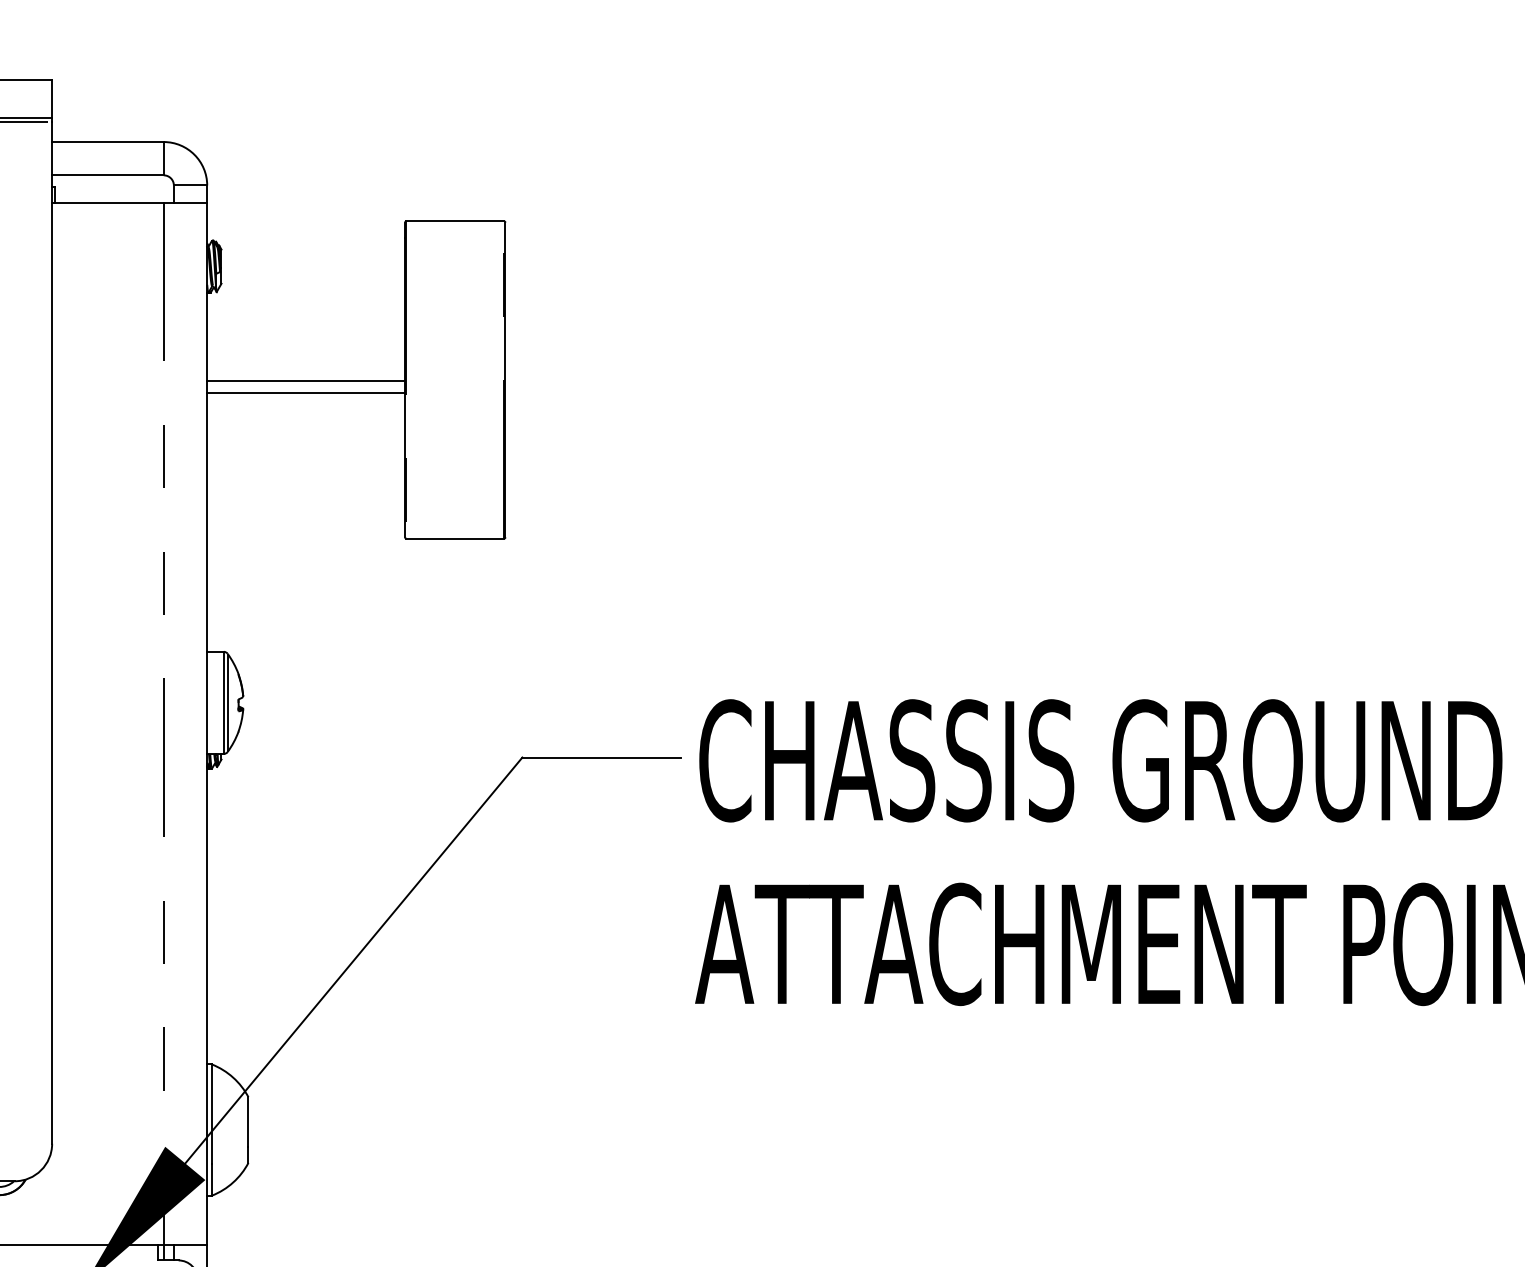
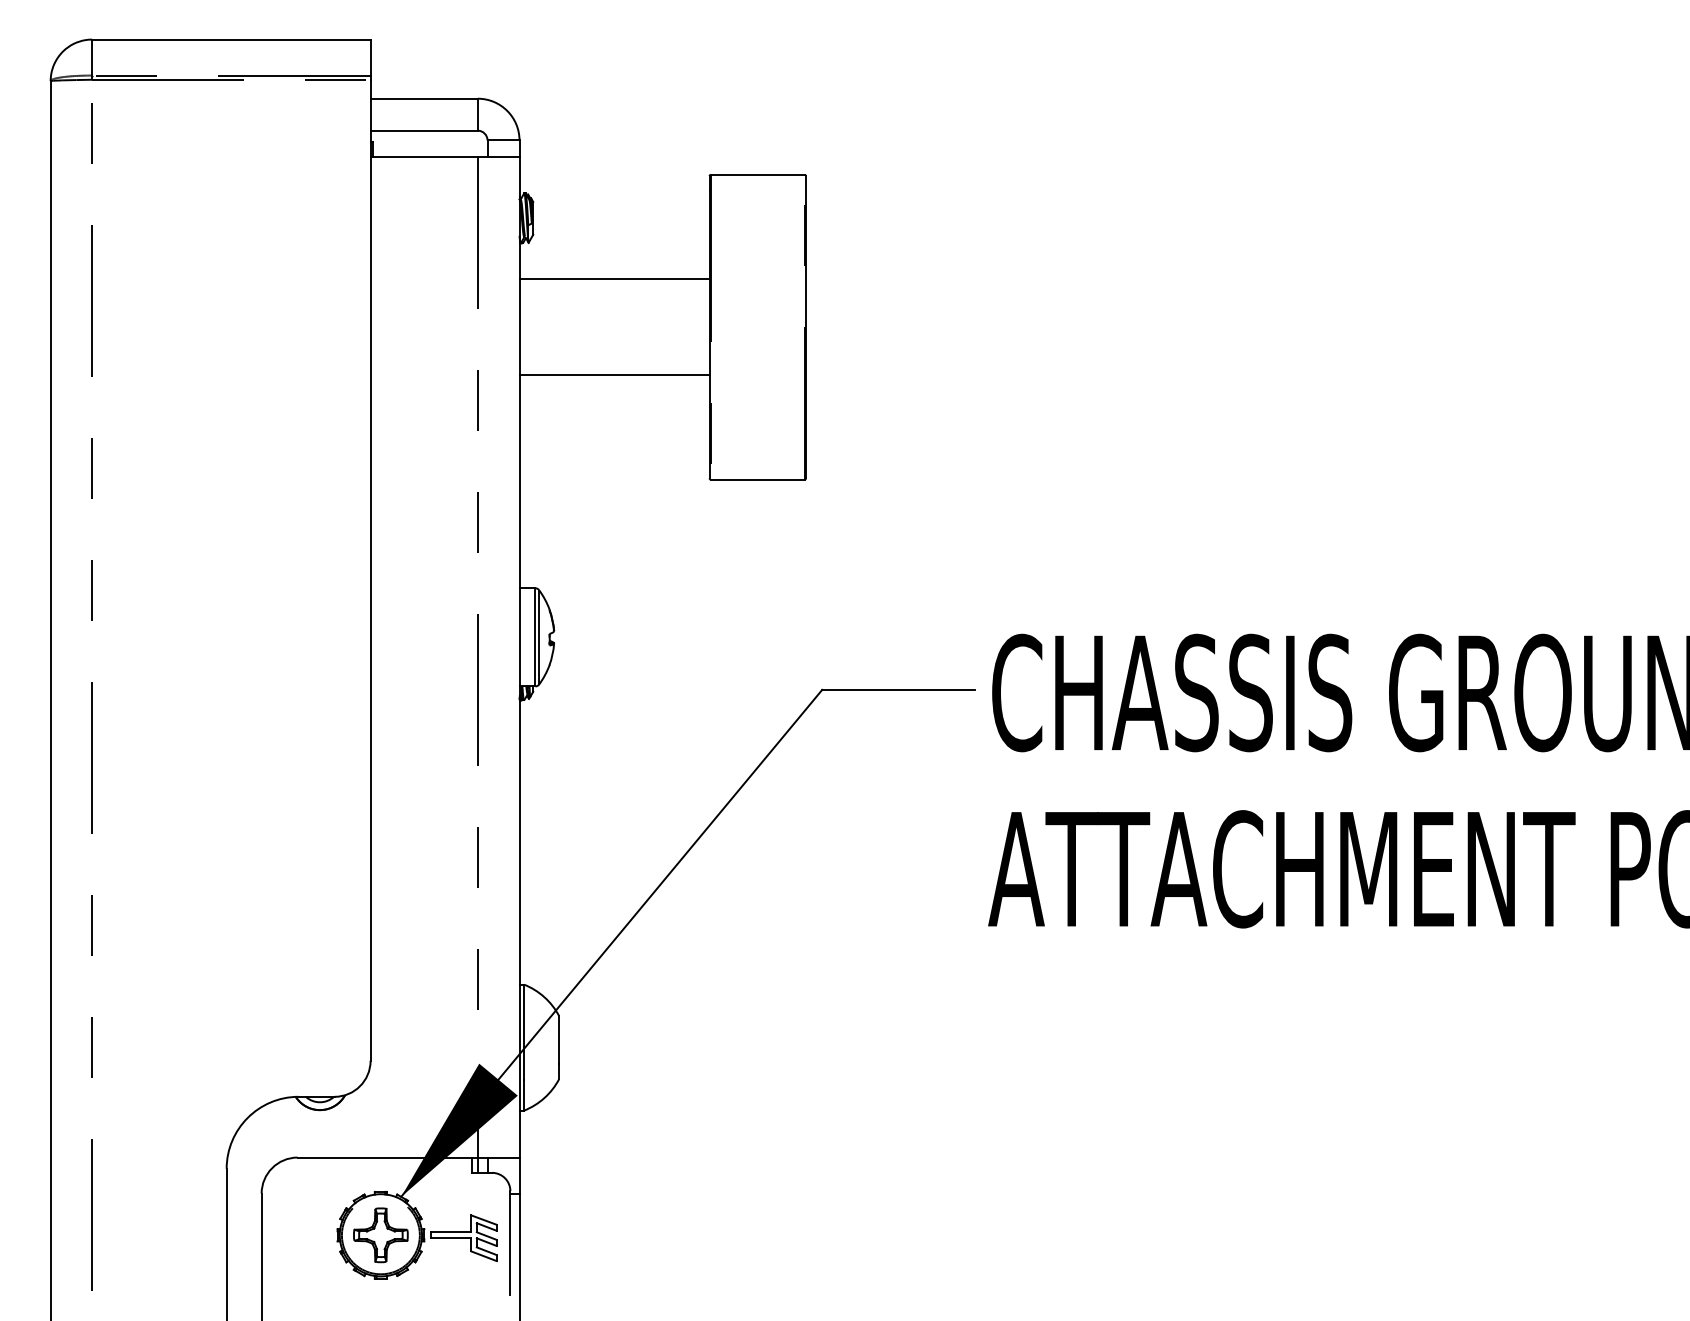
line: (306, 381) -> (614, 375), moved
line: (306, 392) -> (614, 279), moved

